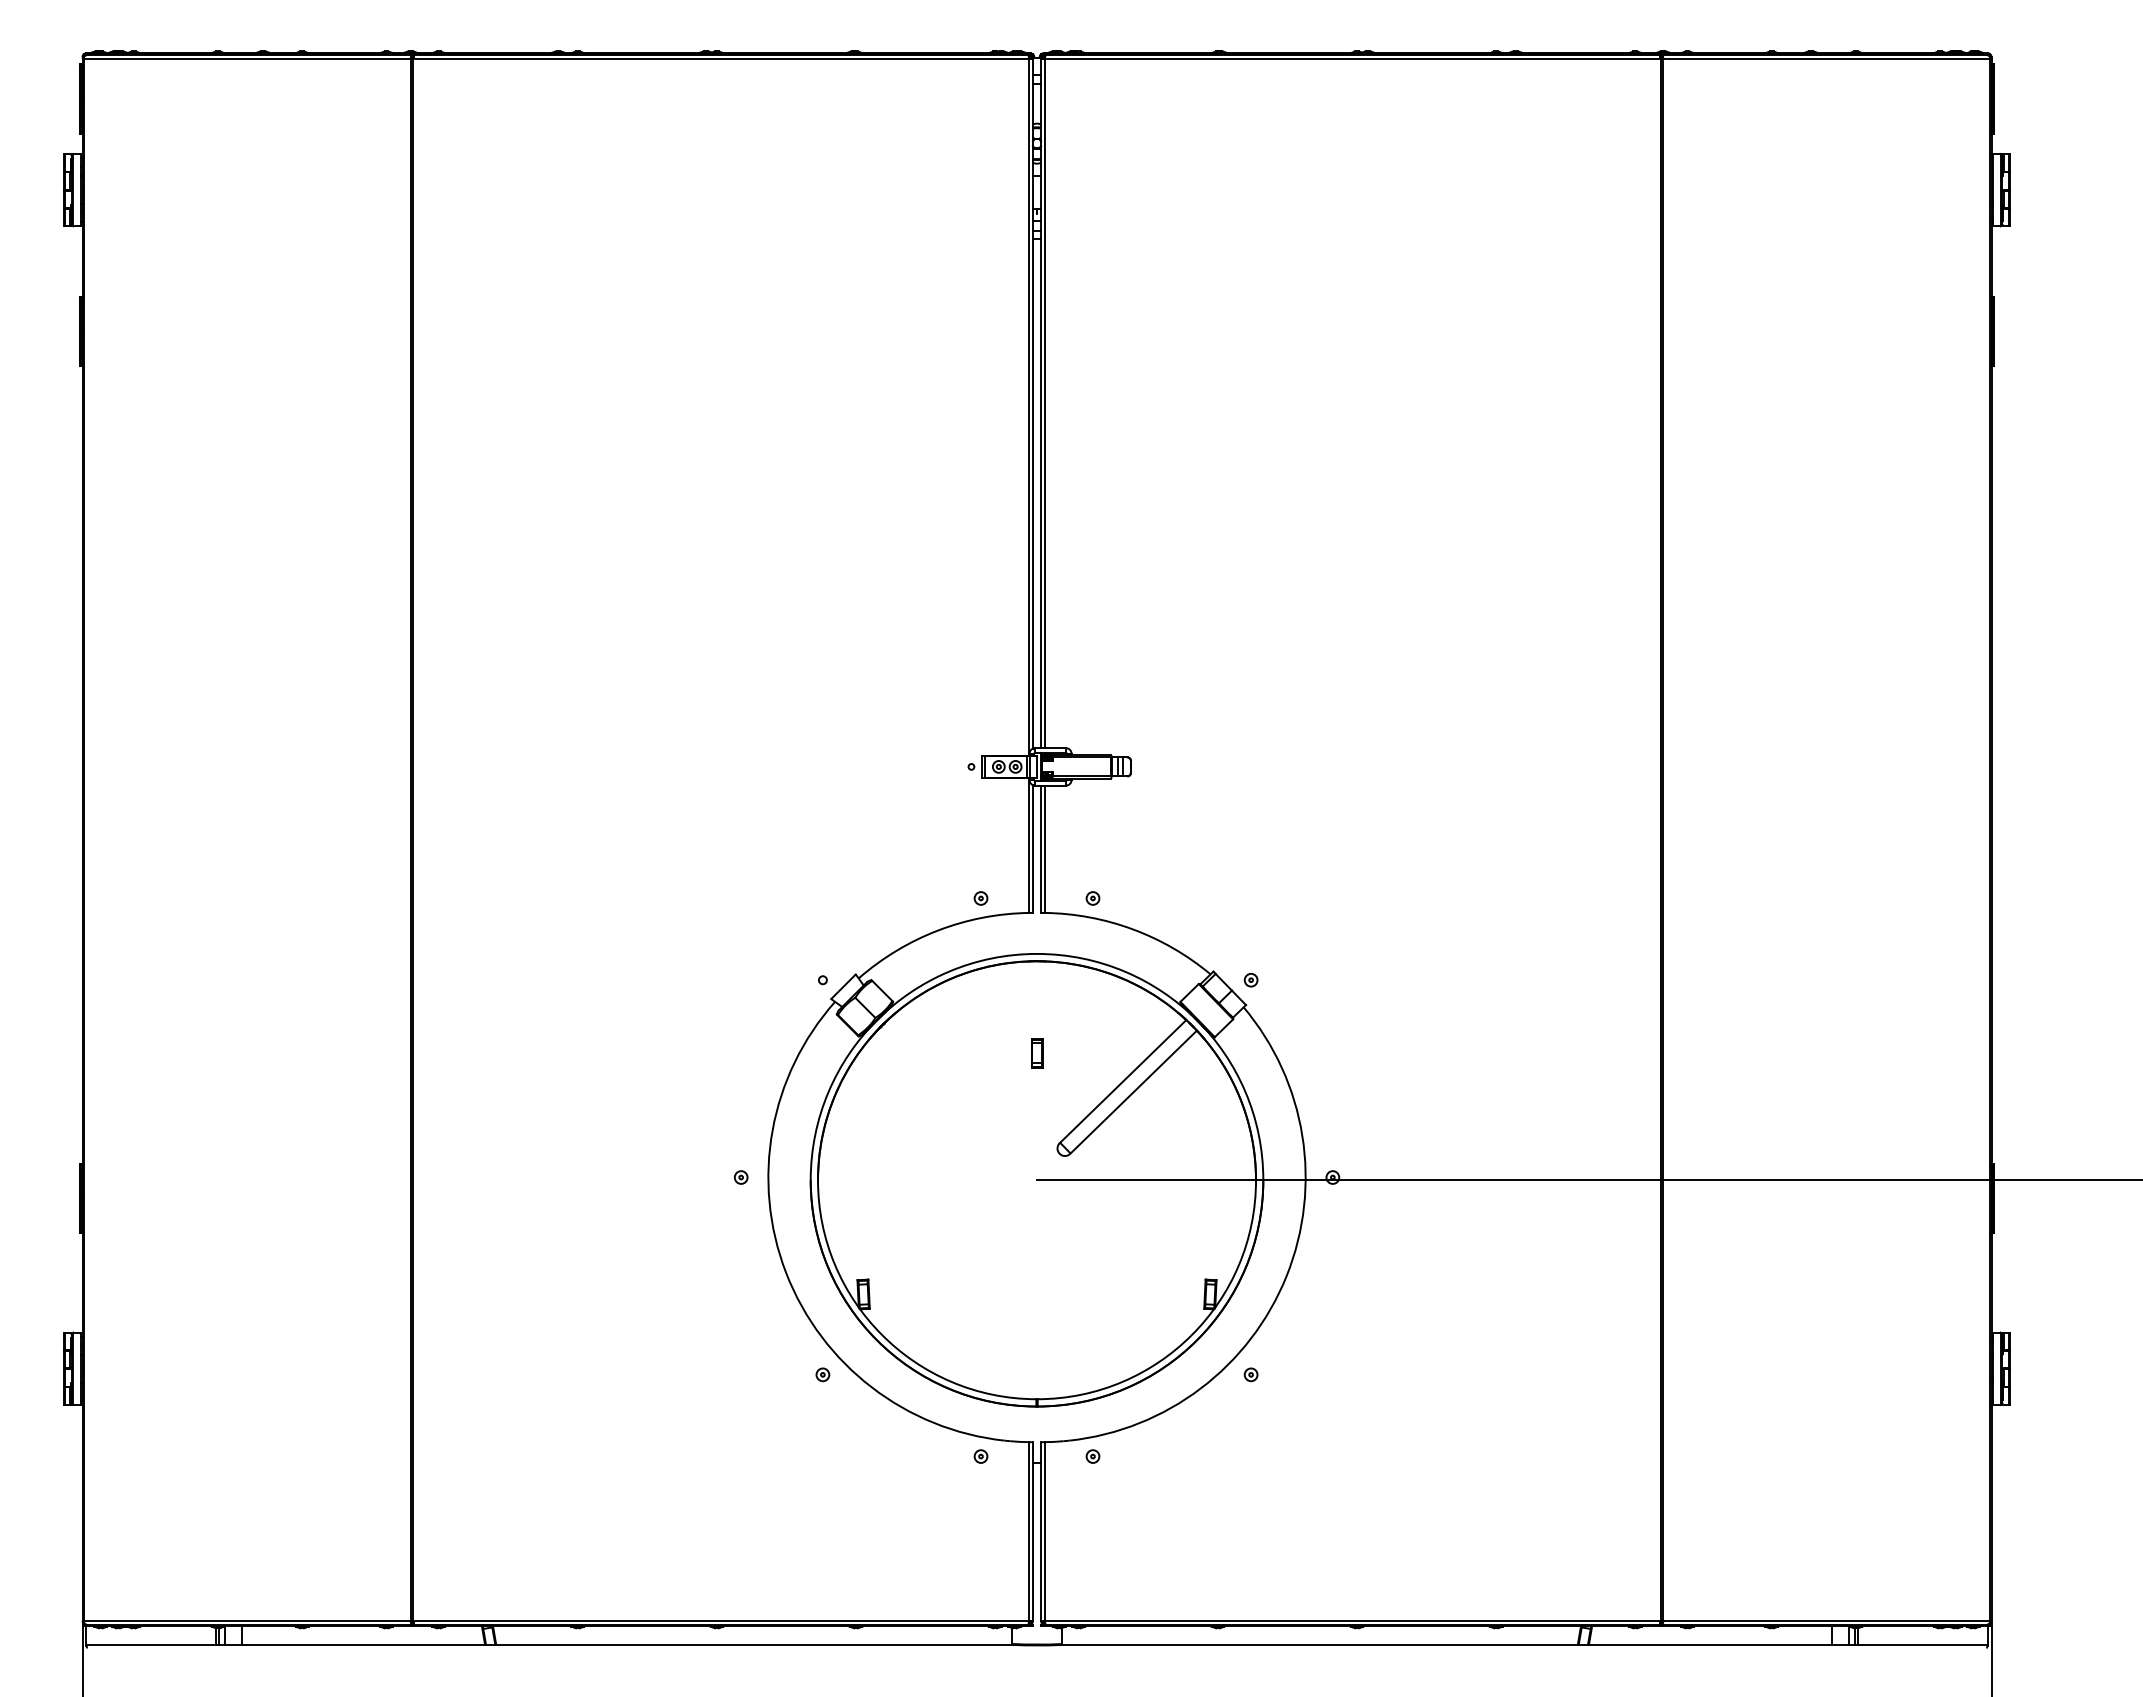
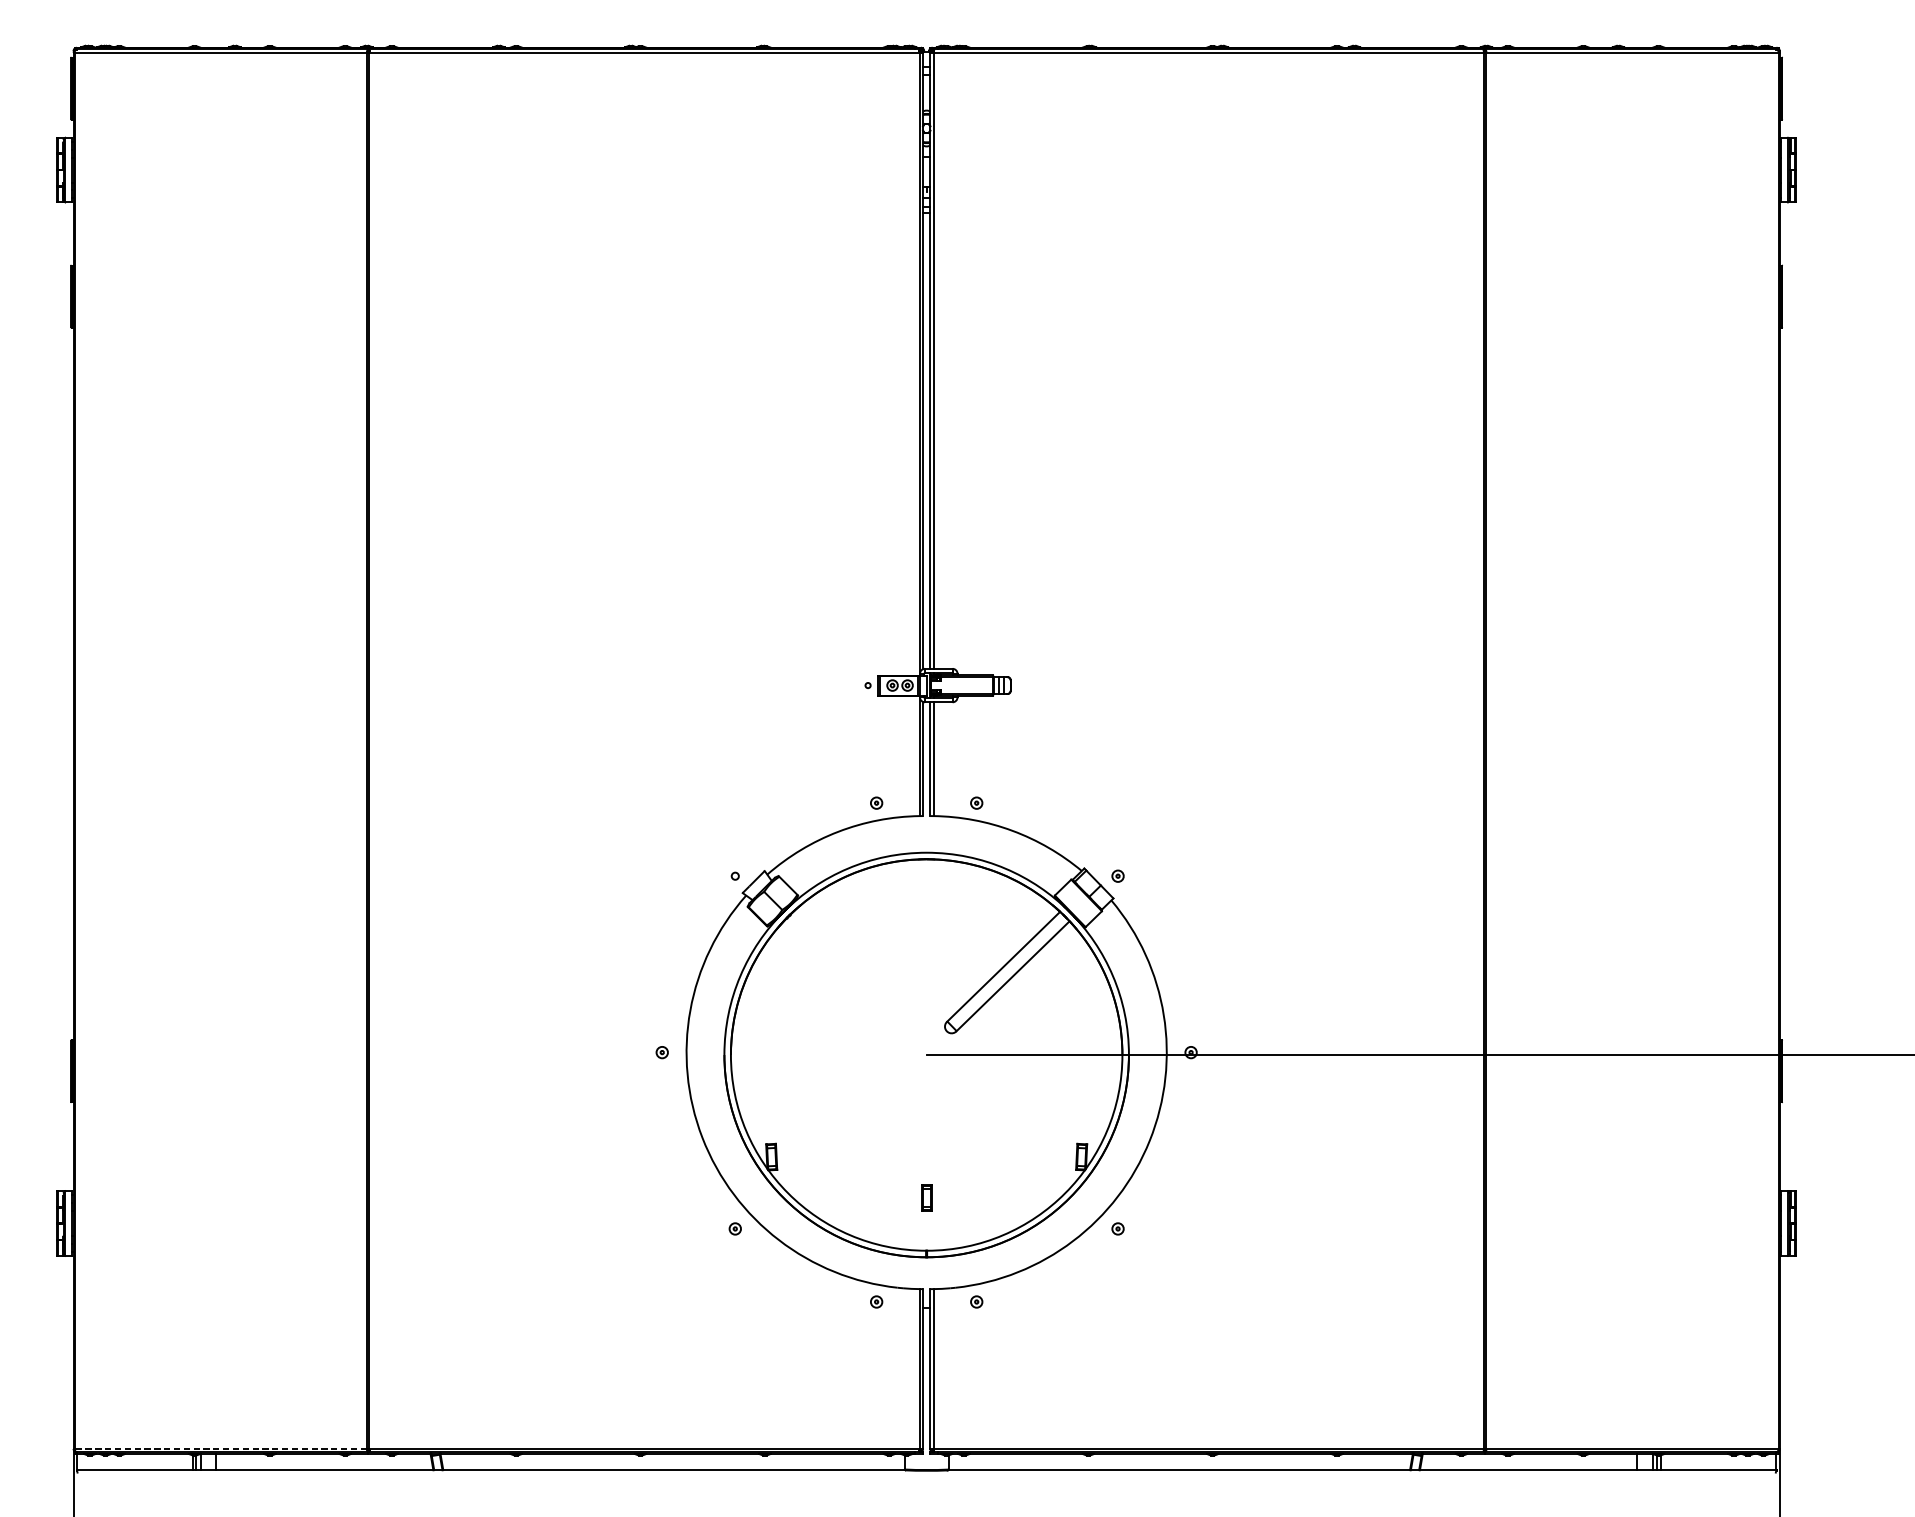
part: (1037, 1053) -> (927, 1198), moved
line: (247, 1620) -> (221, 1448), solid -> dashed

